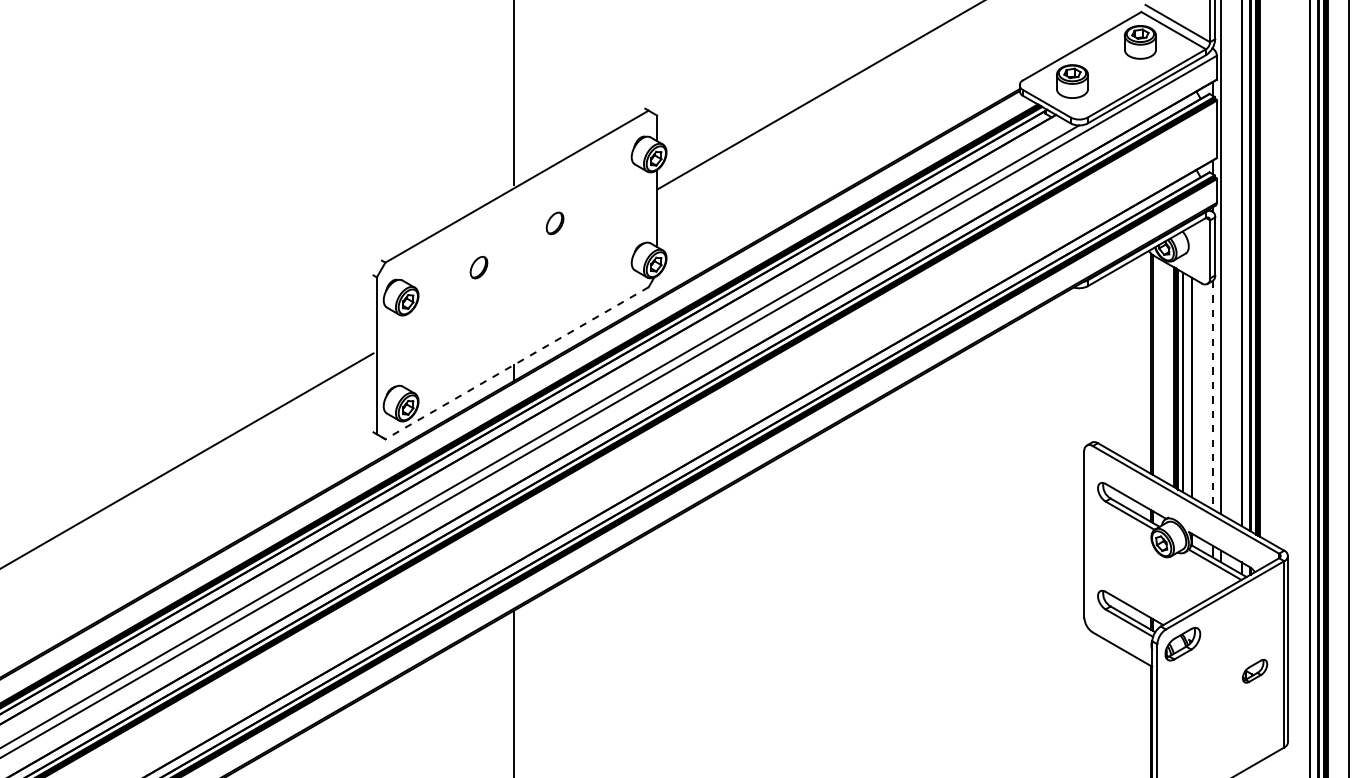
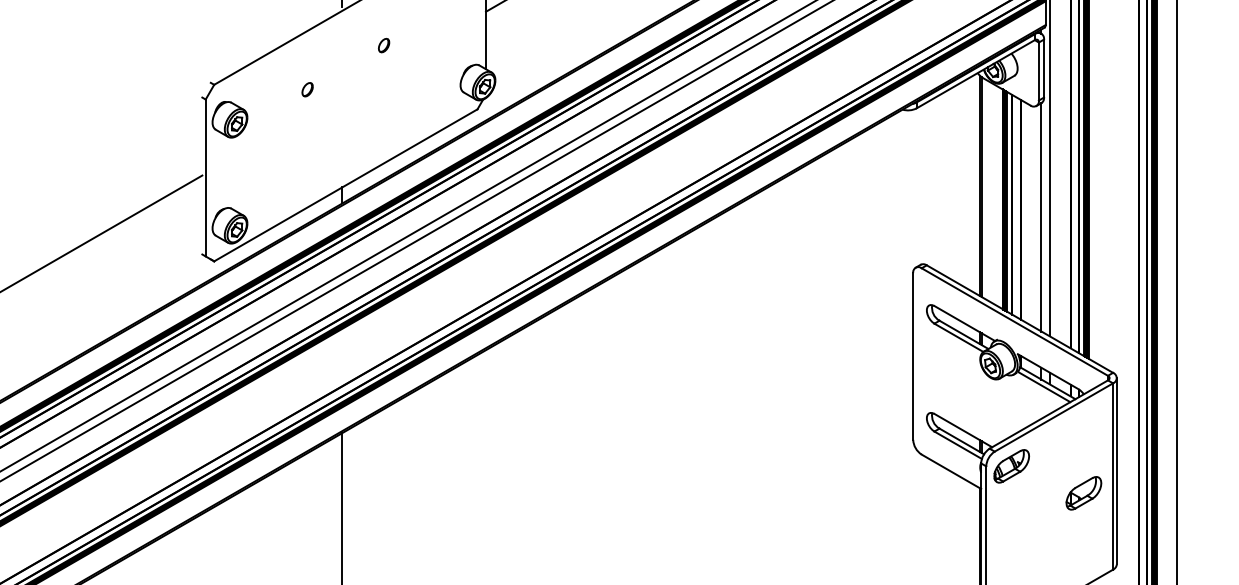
part: (555, 223) -> (384, 45), size x0.62
part: (478, 267) -> (307, 89), size x0.62
line: (516, 363) -> (345, 185), dashed -> solid
line: (1212, 395) -> (1041, 217), dashed -> solid
part: (1254, 671) -> (1083, 493), size x1.43

